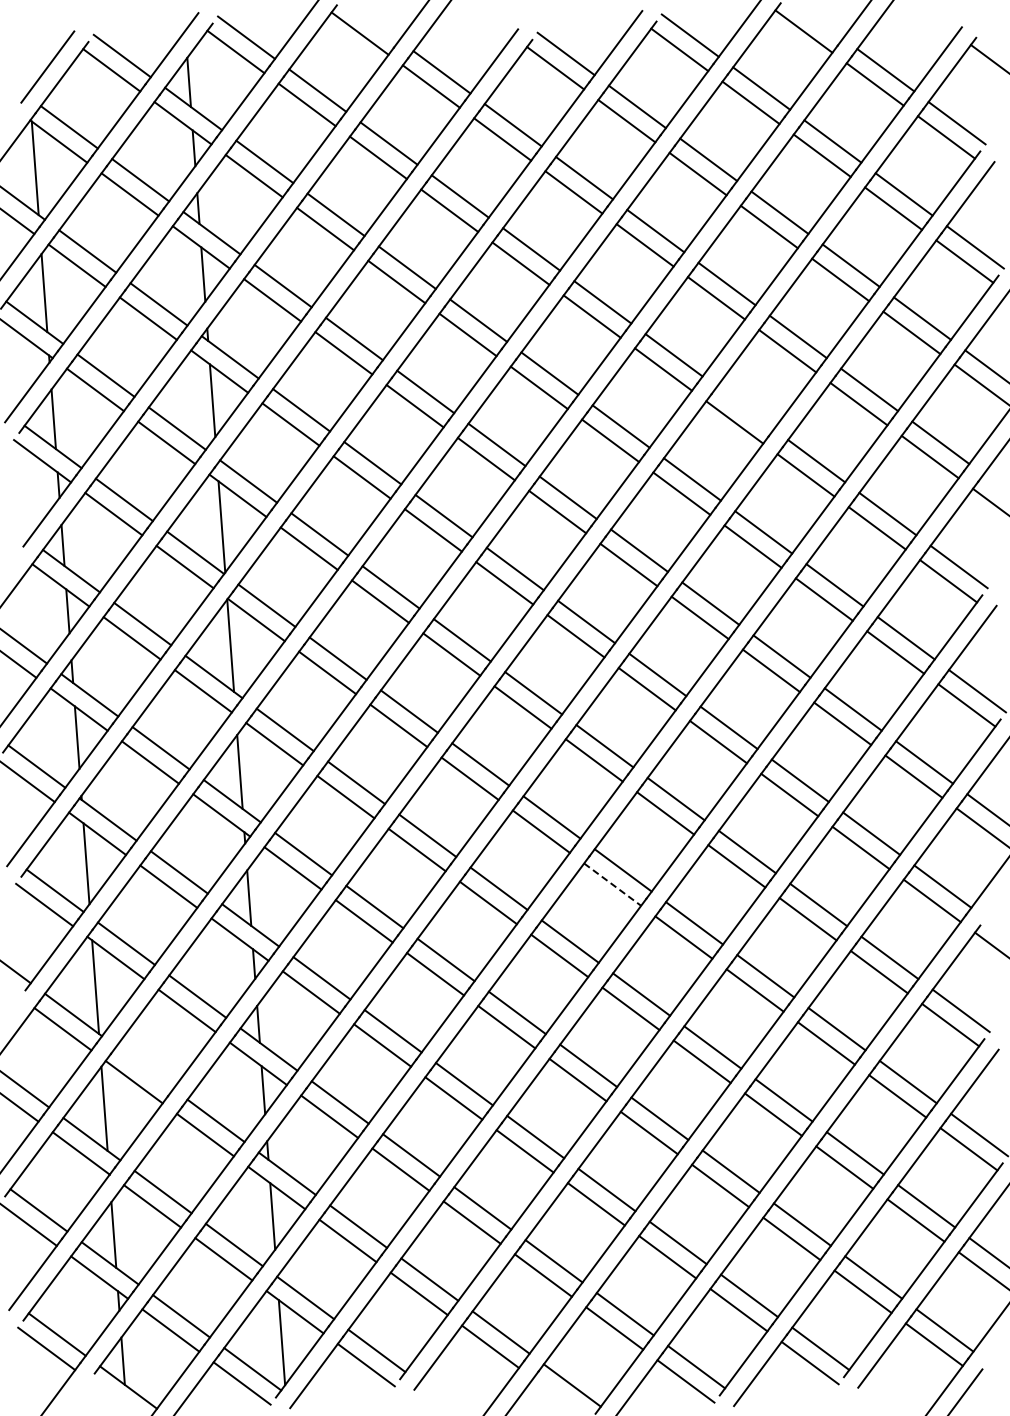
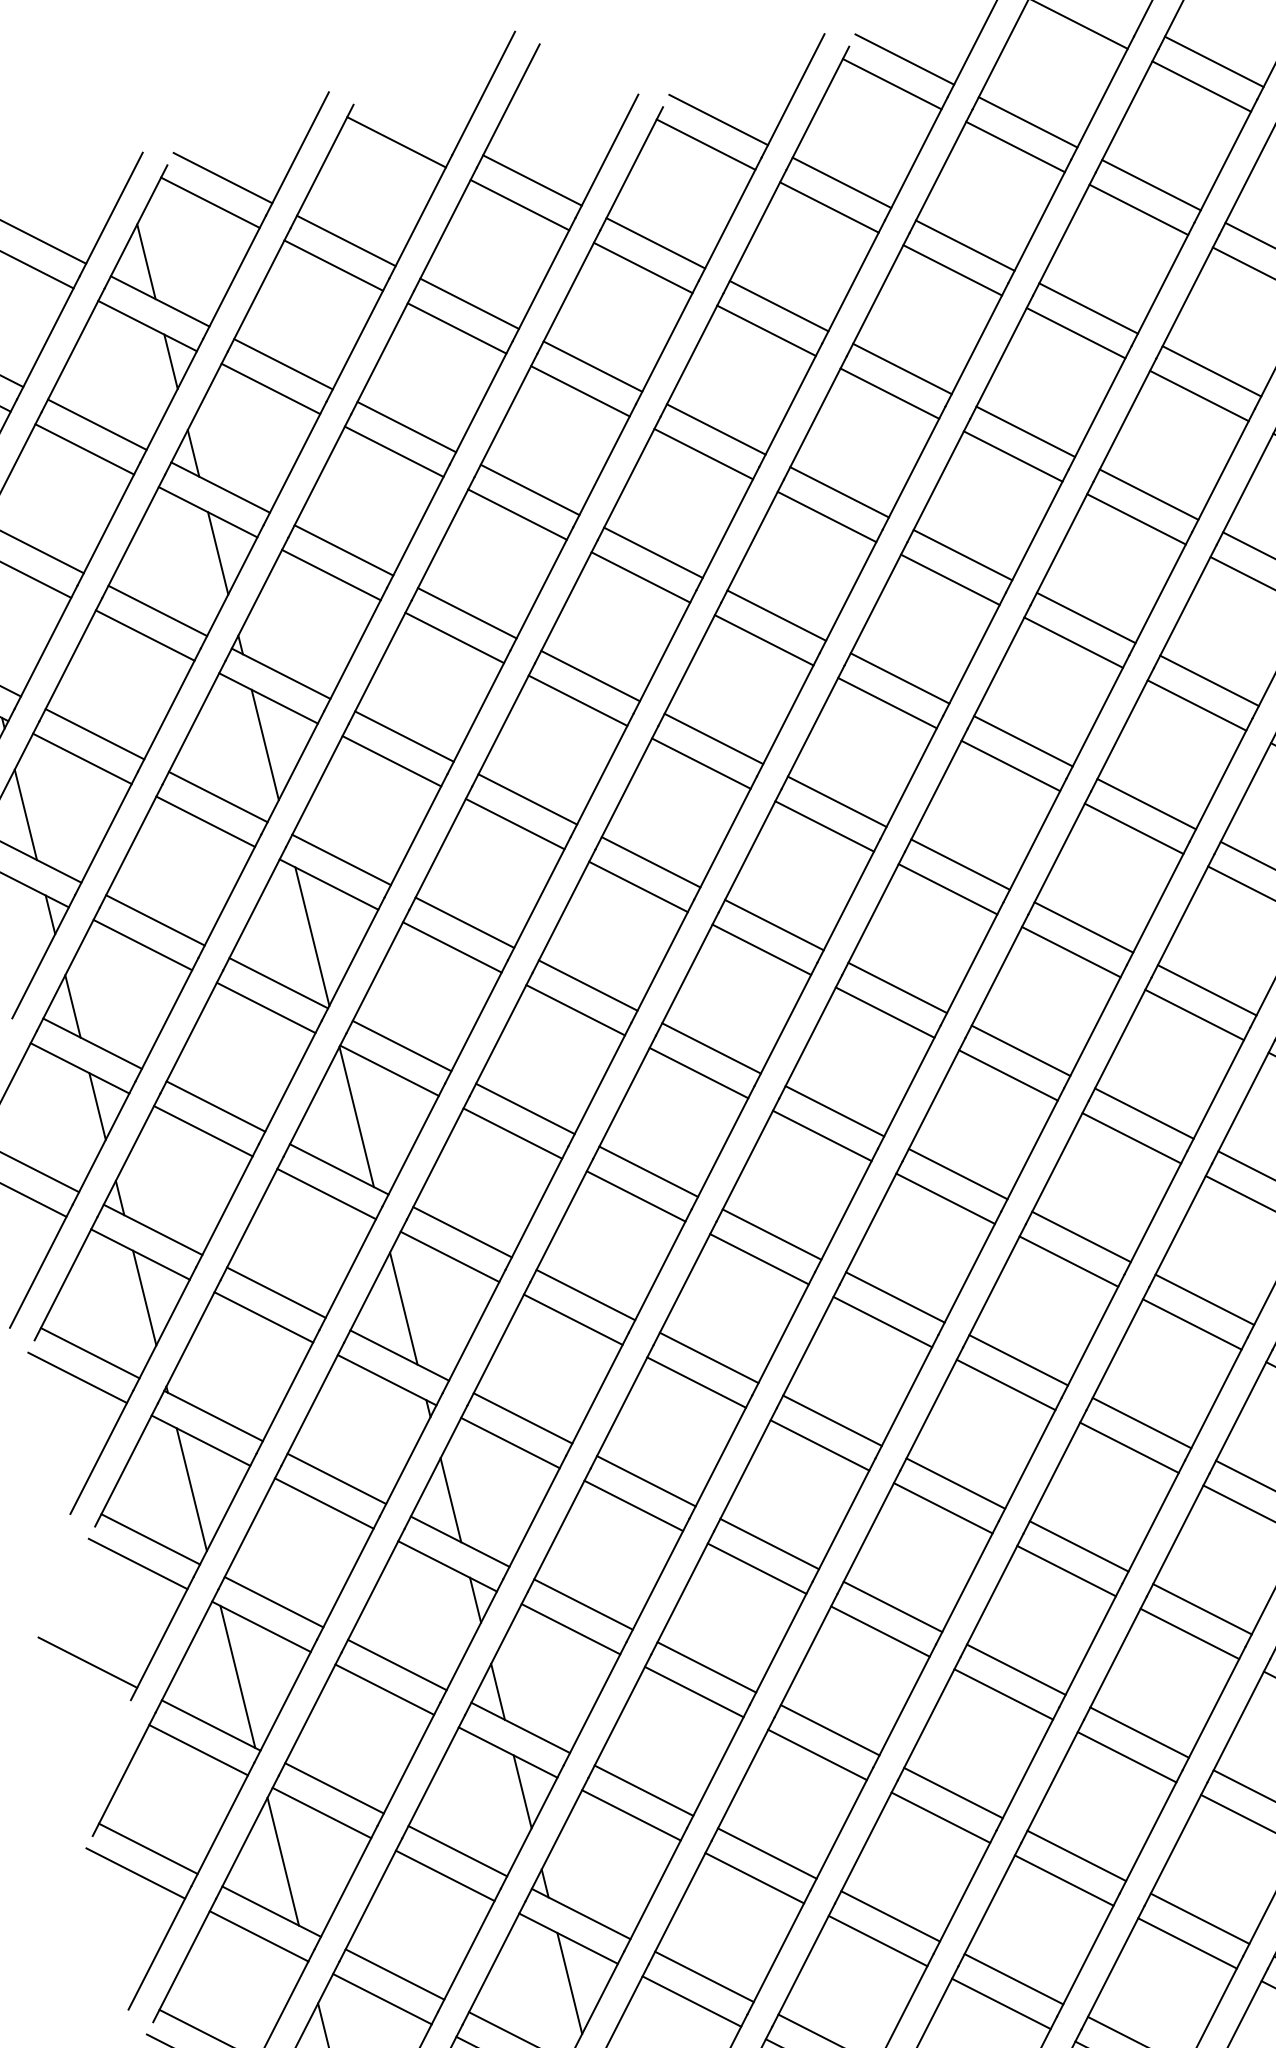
line: (744, 408) -> (1085, 618), added
line: (612, 884) -> (1005, 1384), dashed -> solid
line: (144, 1067) -> (333, 1787), added

